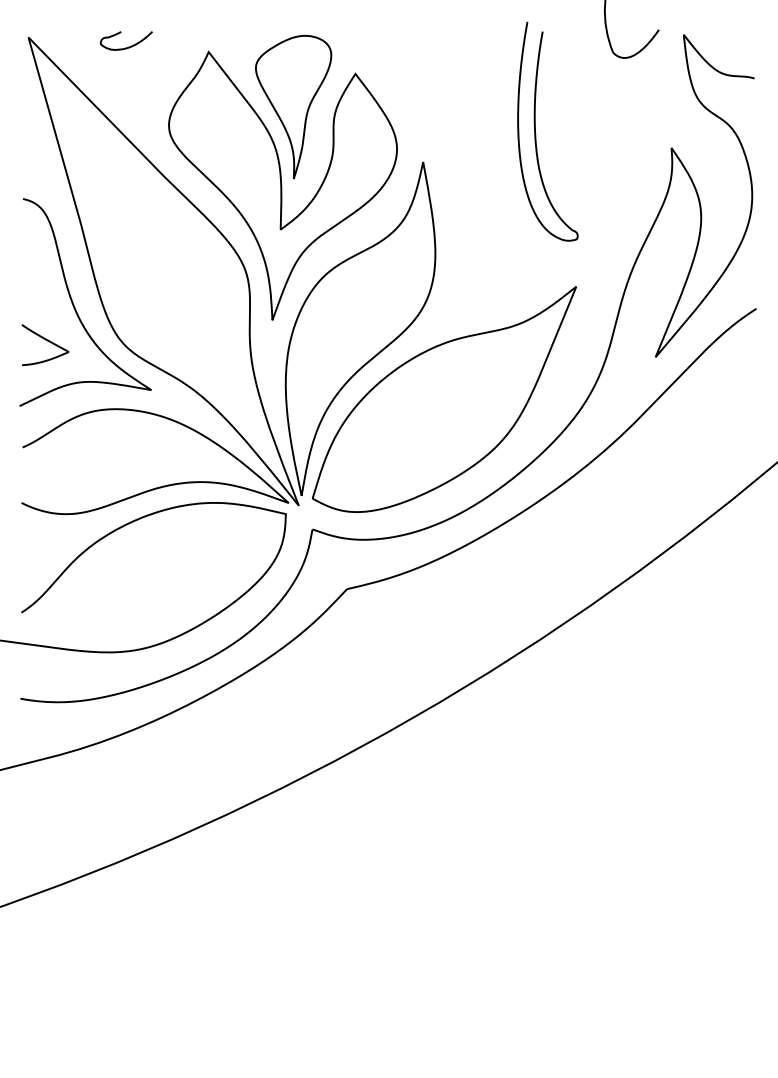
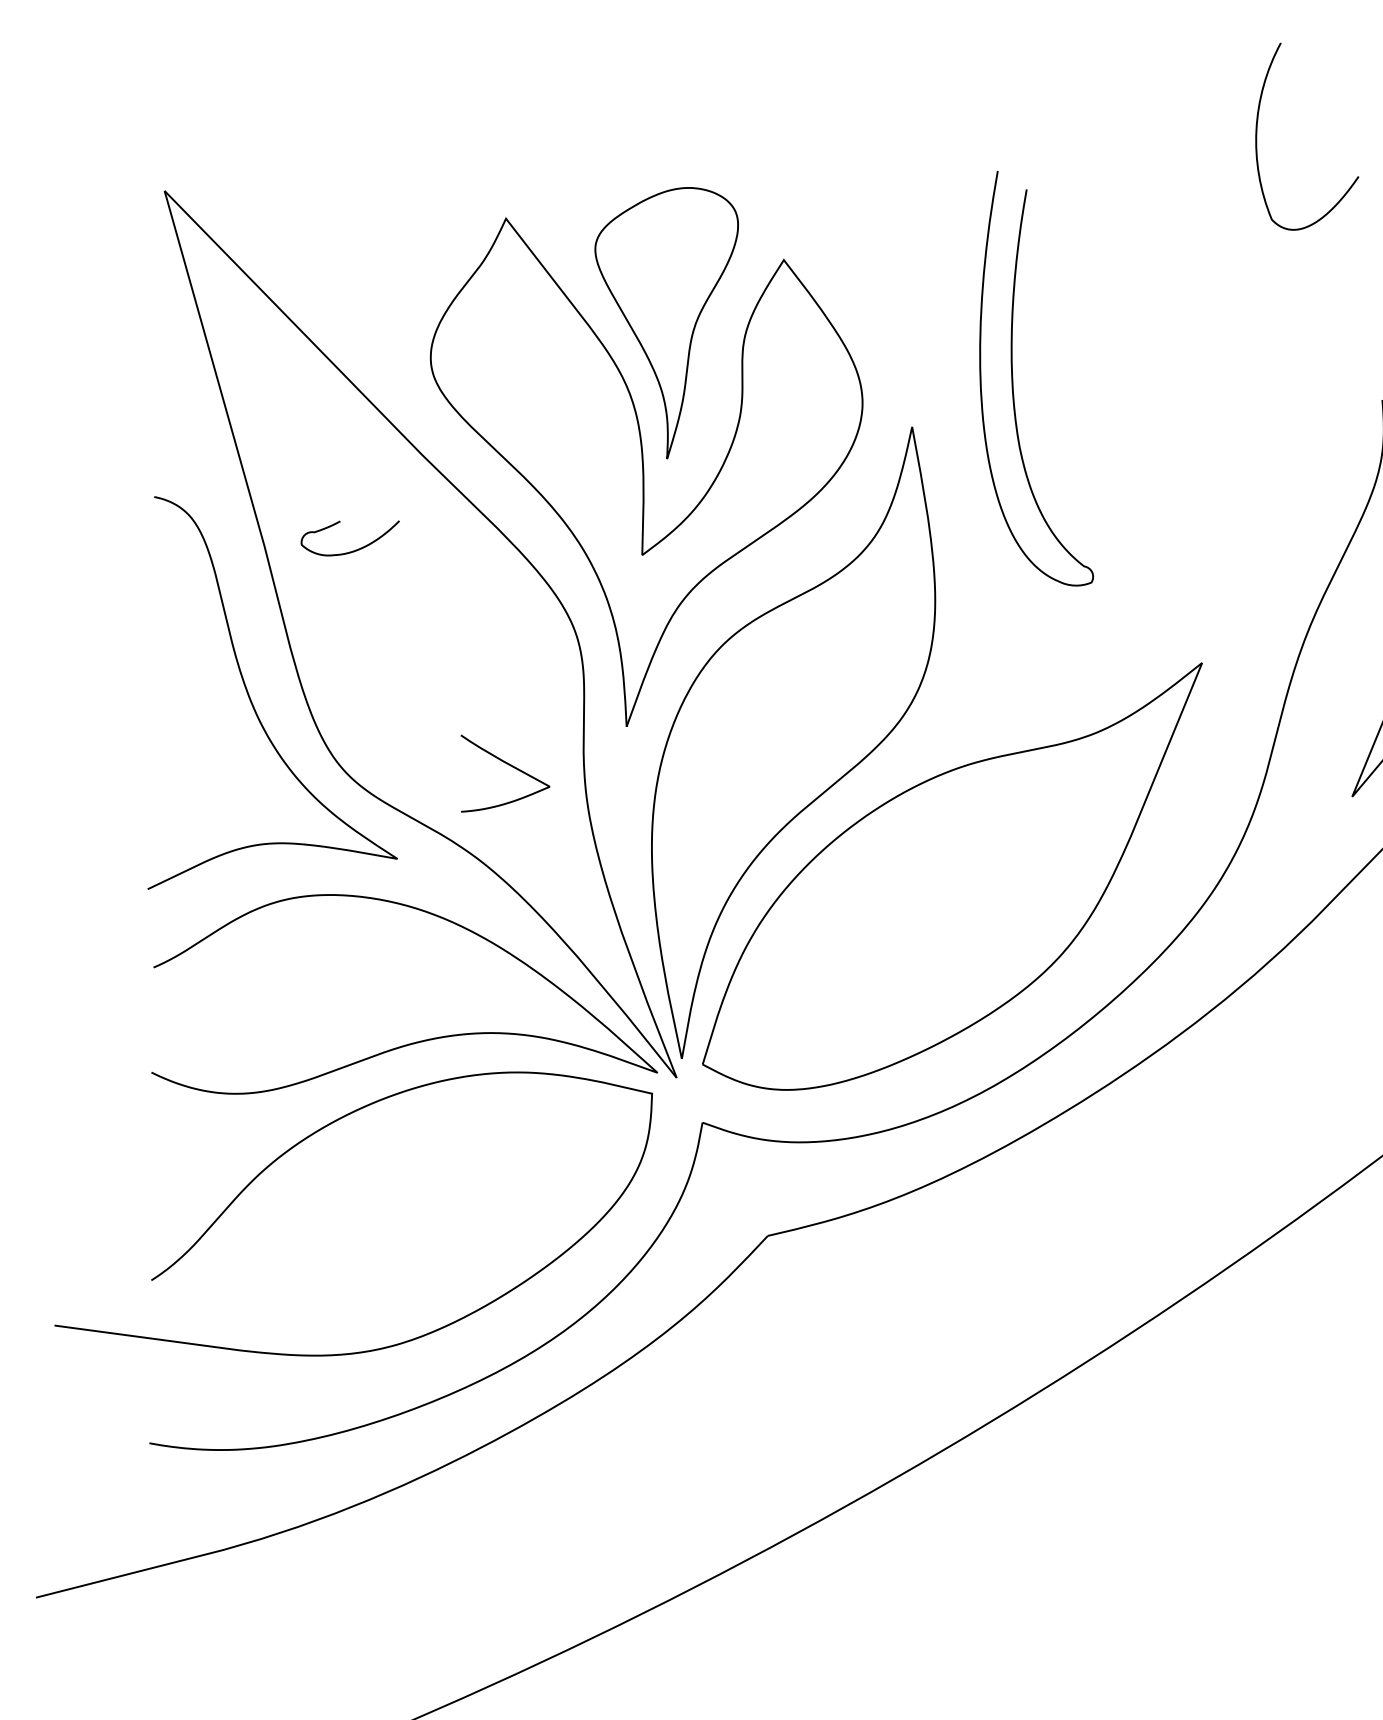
curve: (128, 46) -> (354, 549), moved
curve: (536, 133) -> (1014, 382), moved
curve: (47, 341) -> (509, 766), moved

